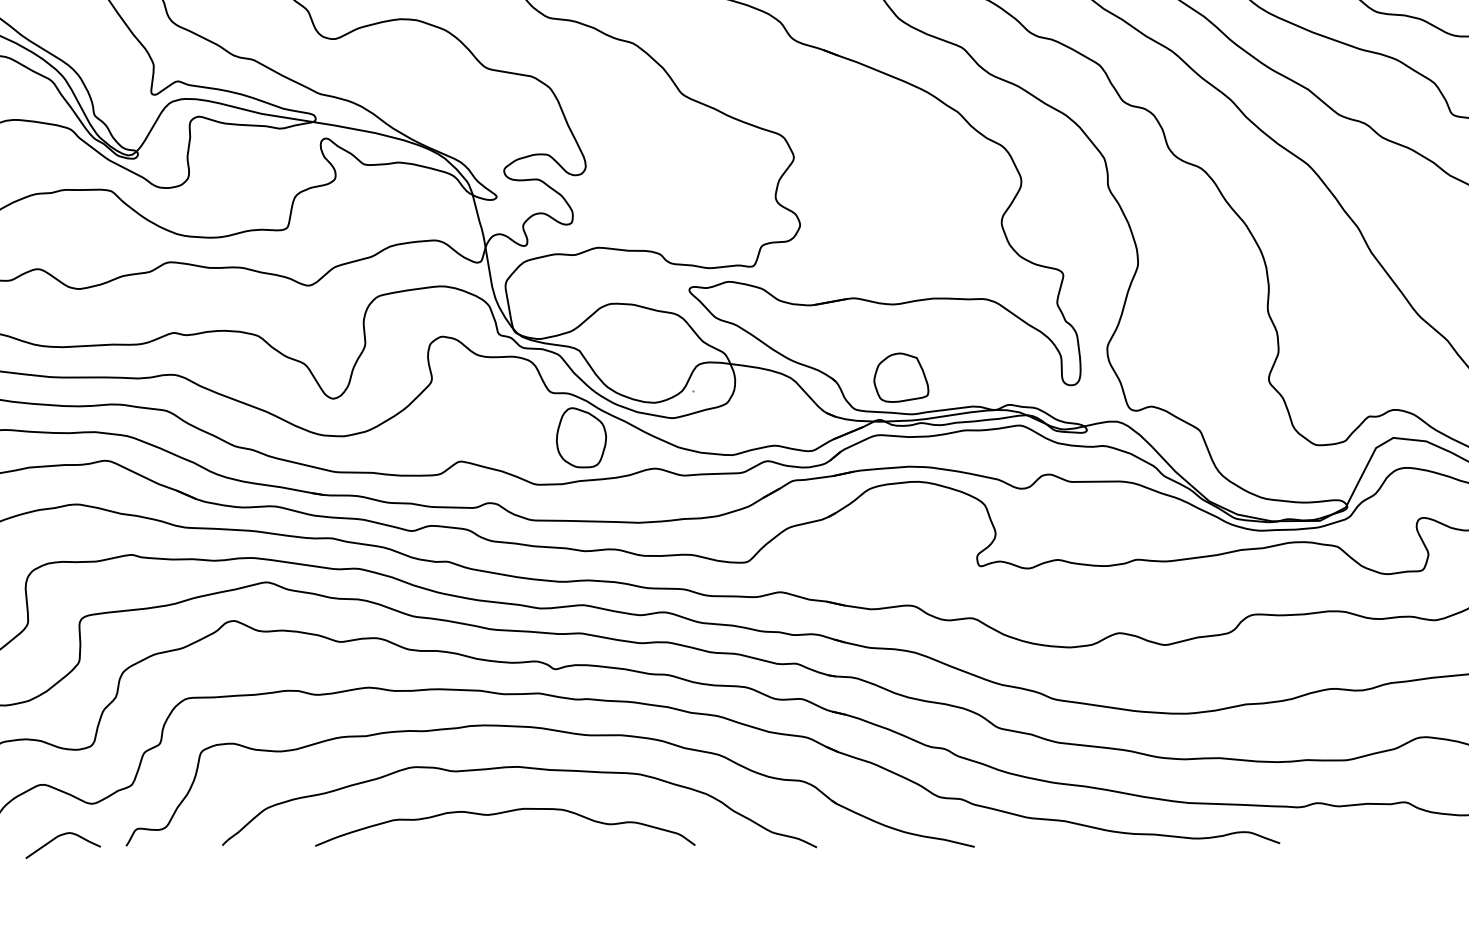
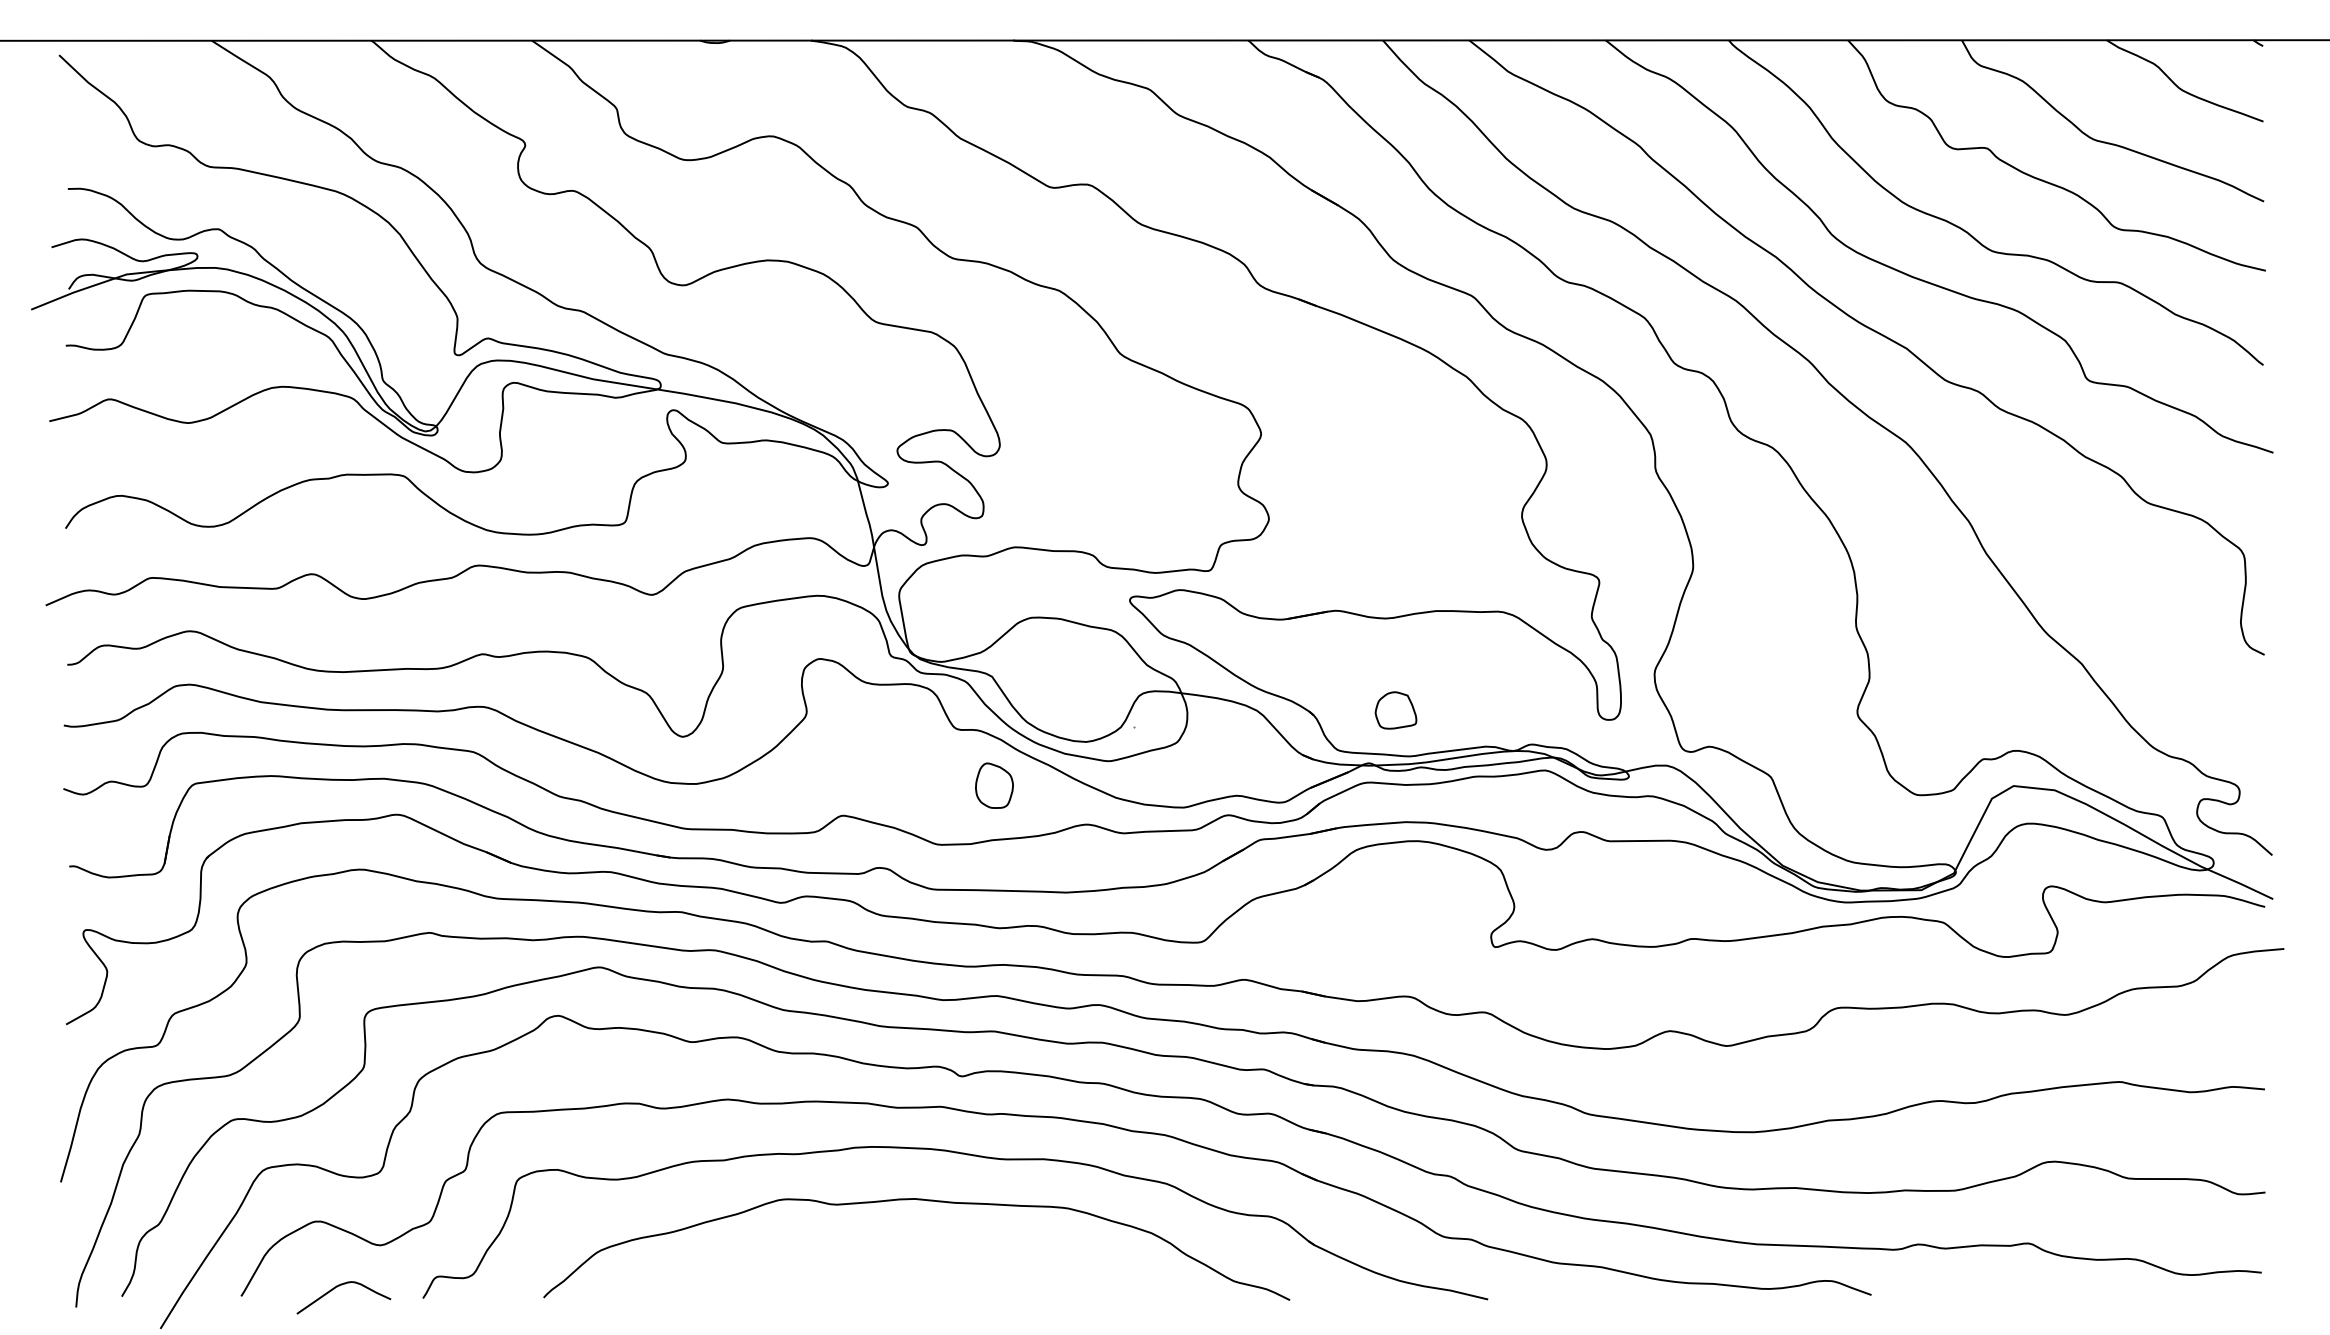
part: (900, 377) -> (1395, 710), size x0.6
part: (581, 437) -> (994, 785), size x0.6
curve: (502, 813) -> (895, 1257), removed

